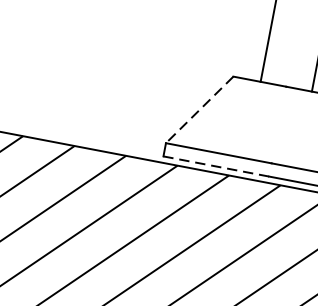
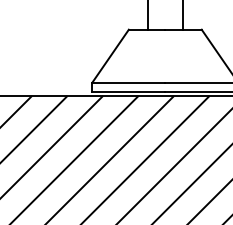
line: (199, 110) -> (110, 56), dashed -> solid
line: (215, 166) -> (128, 91), dashed -> solid

